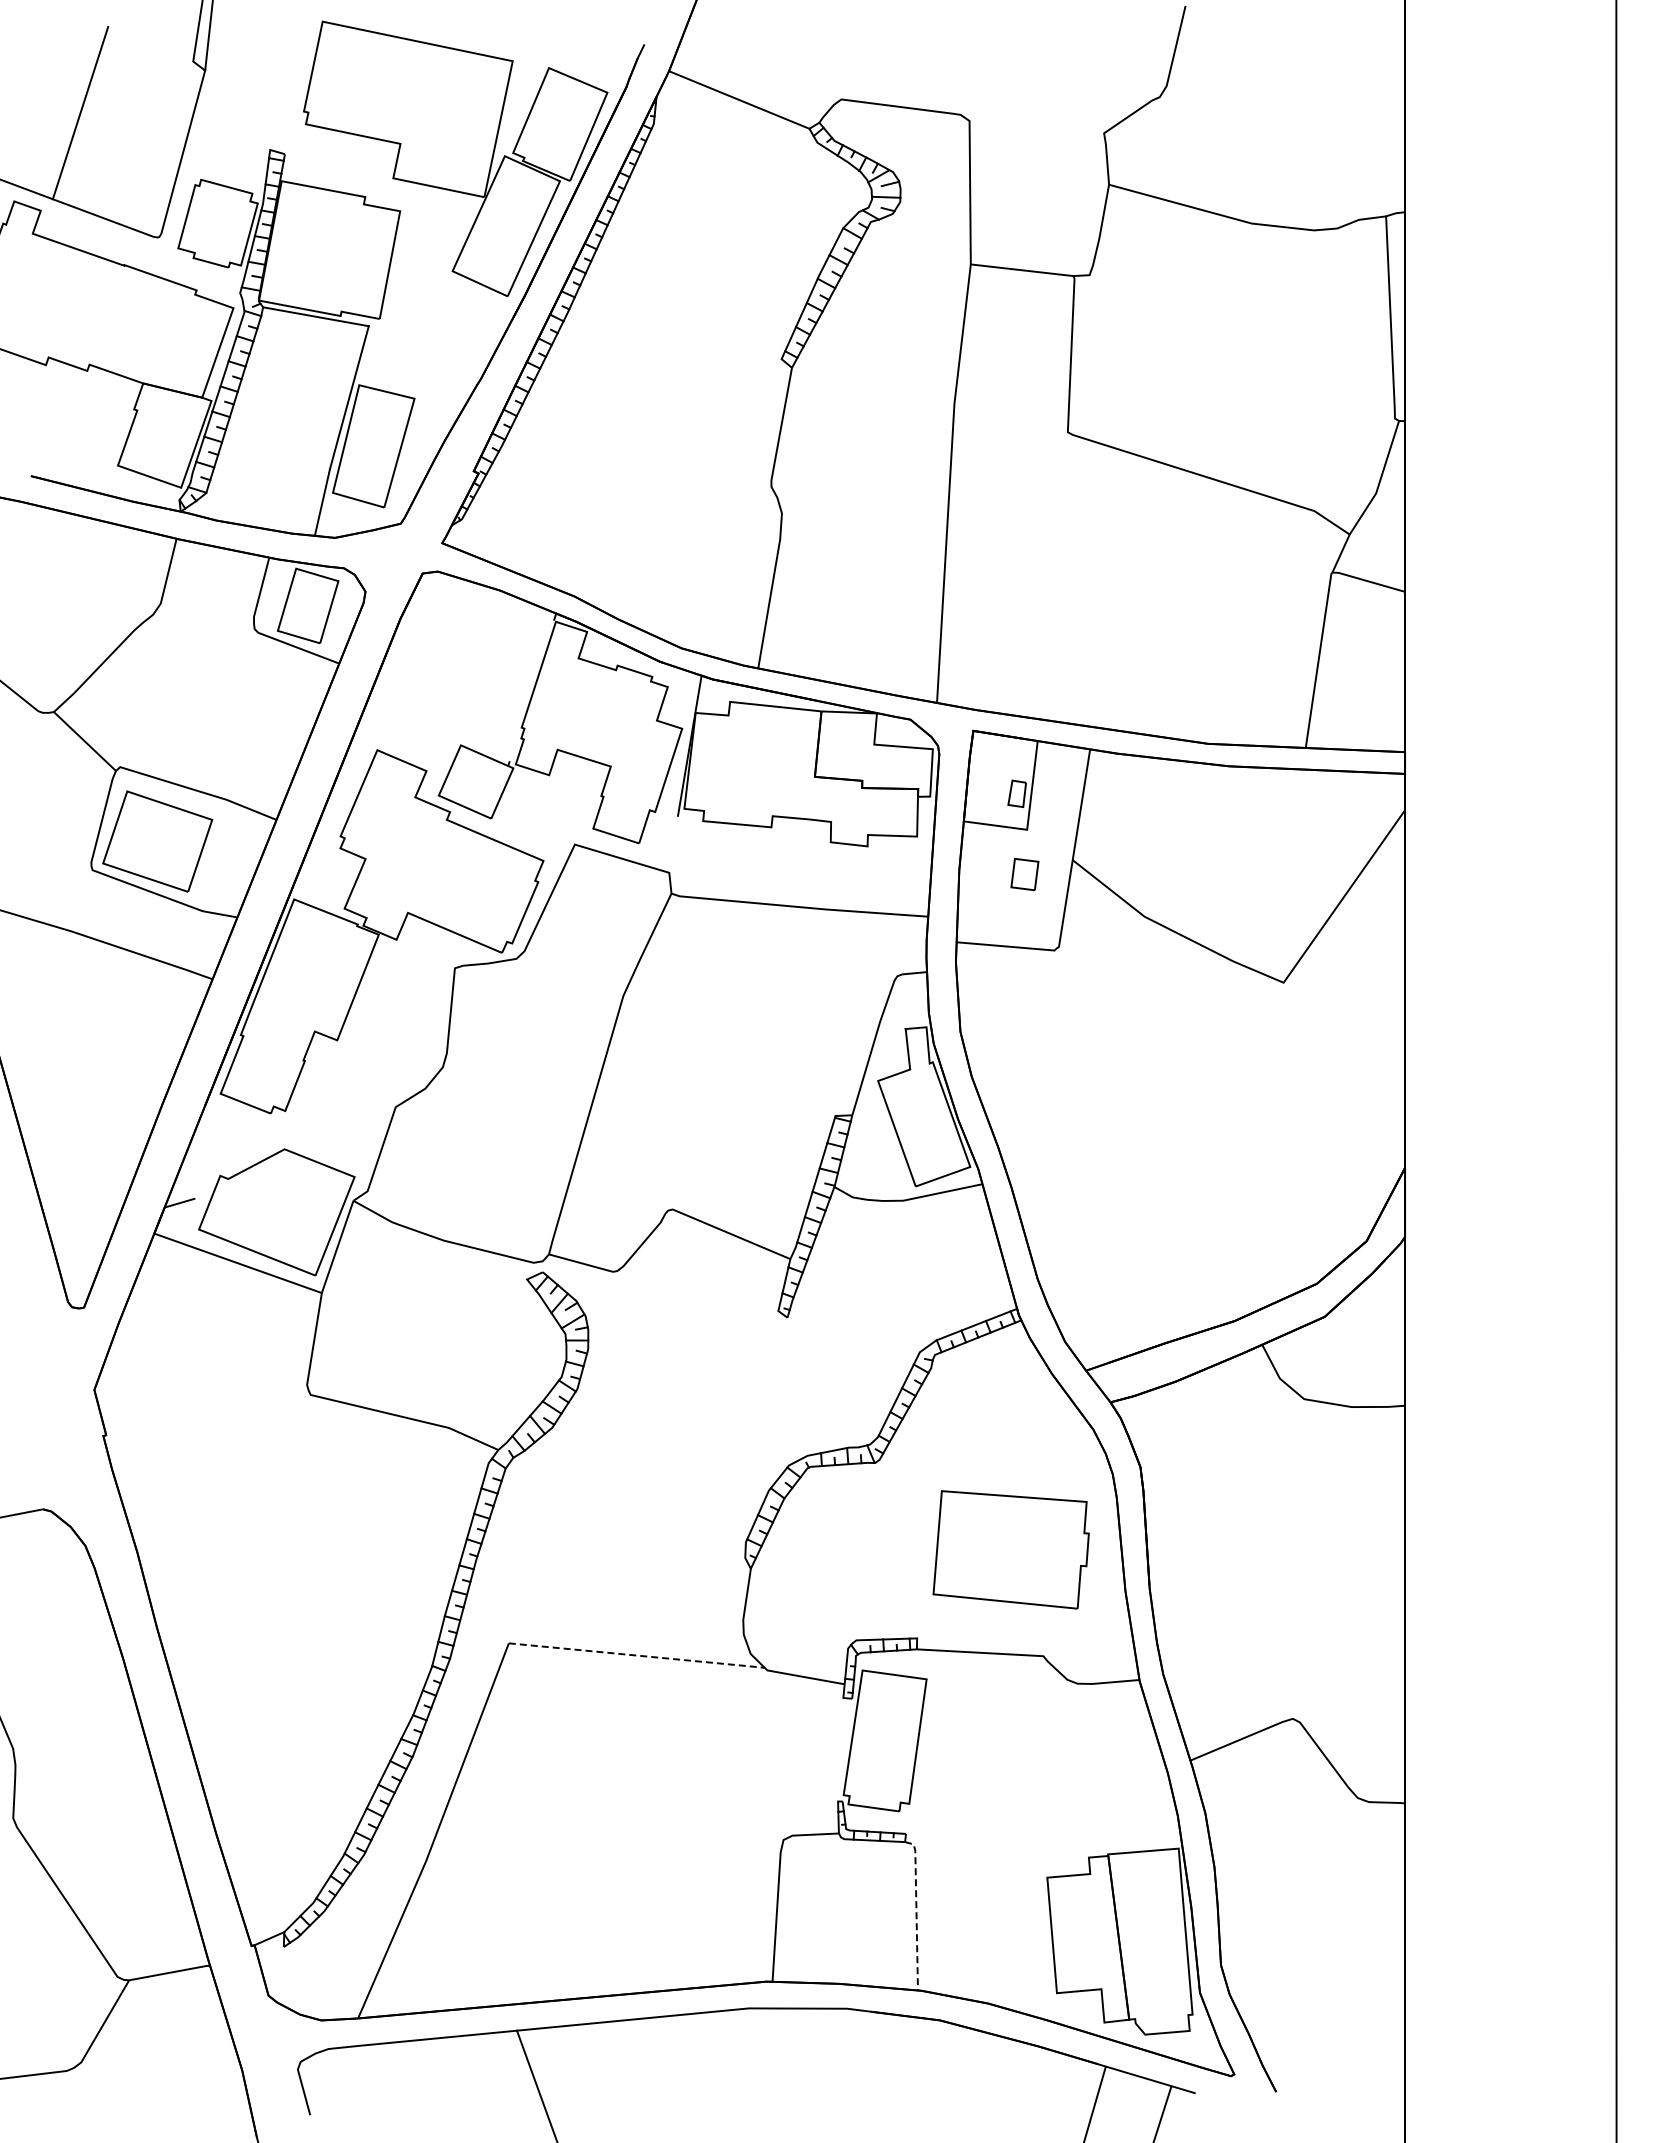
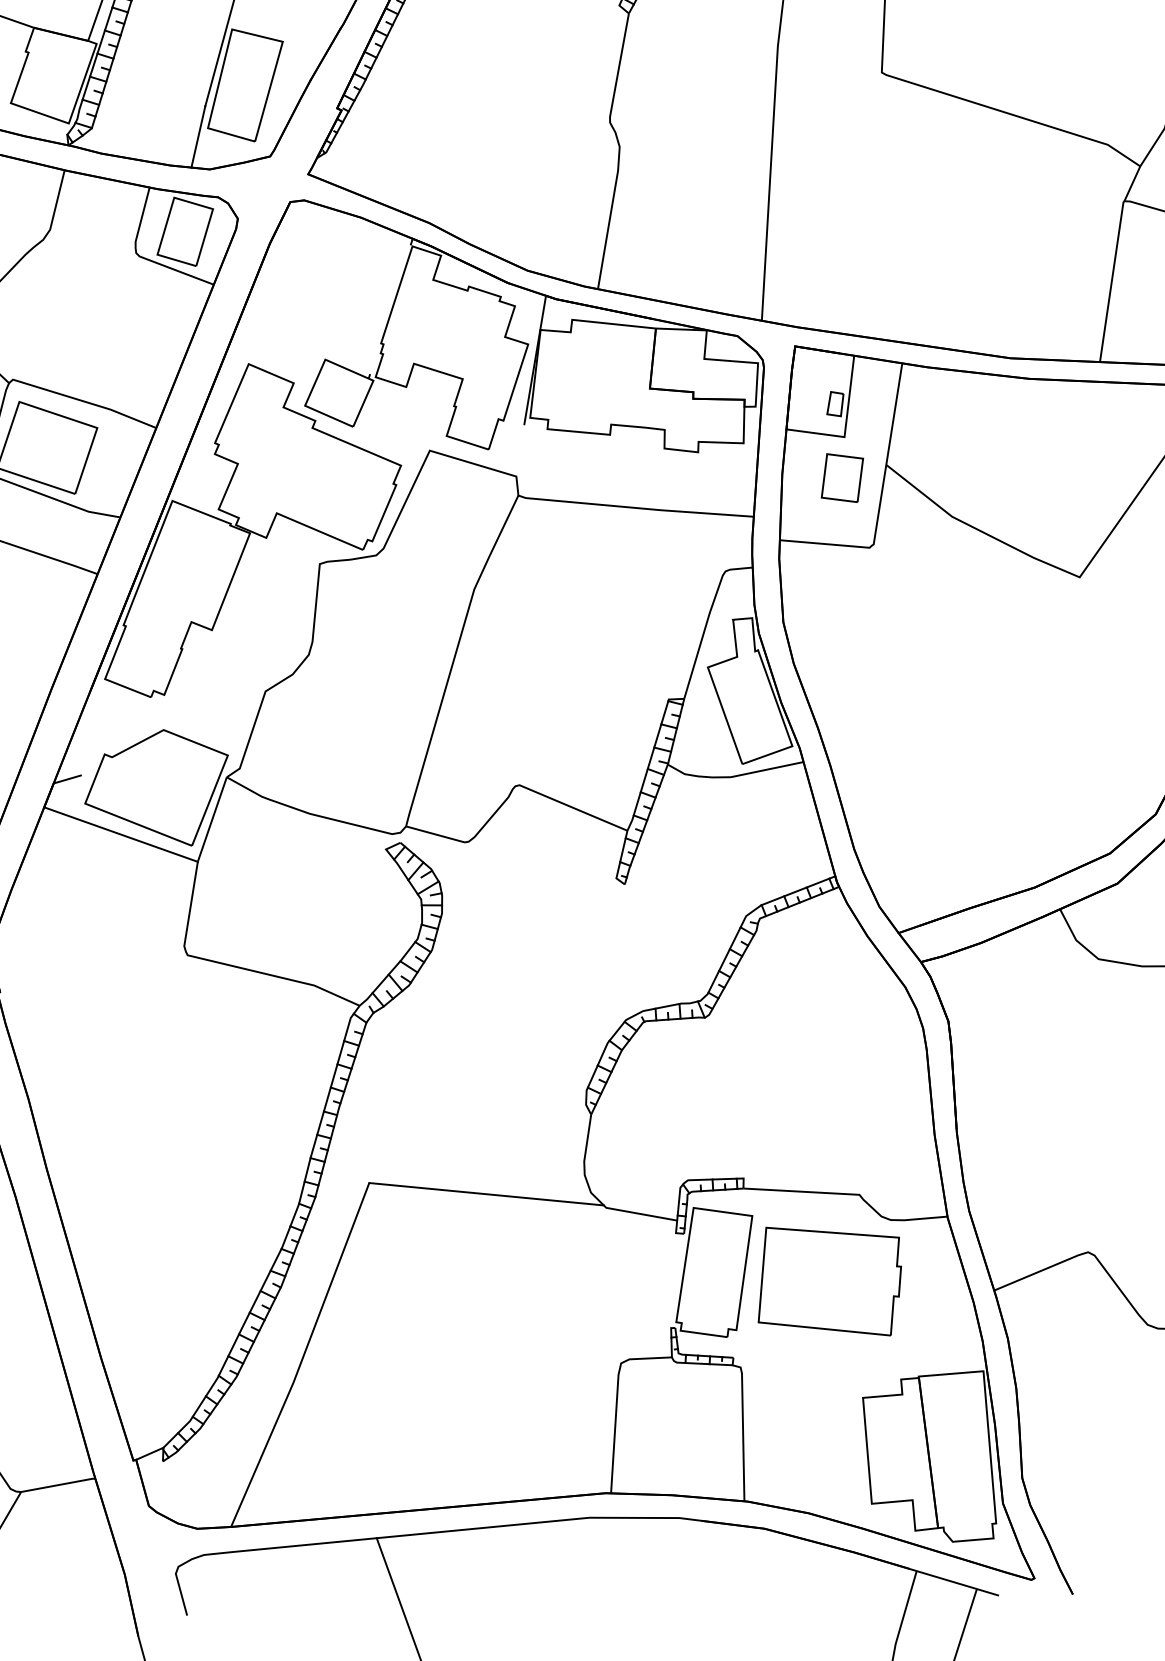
part: (1024, 874) -> (842, 478), size x1.67
part: (1010, 1549) -> (829, 1281), moved
line: (636, 1655) -> (486, 1194), dashed -> solid
line: (916, 1911) -> (743, 1428), dashed -> solid

